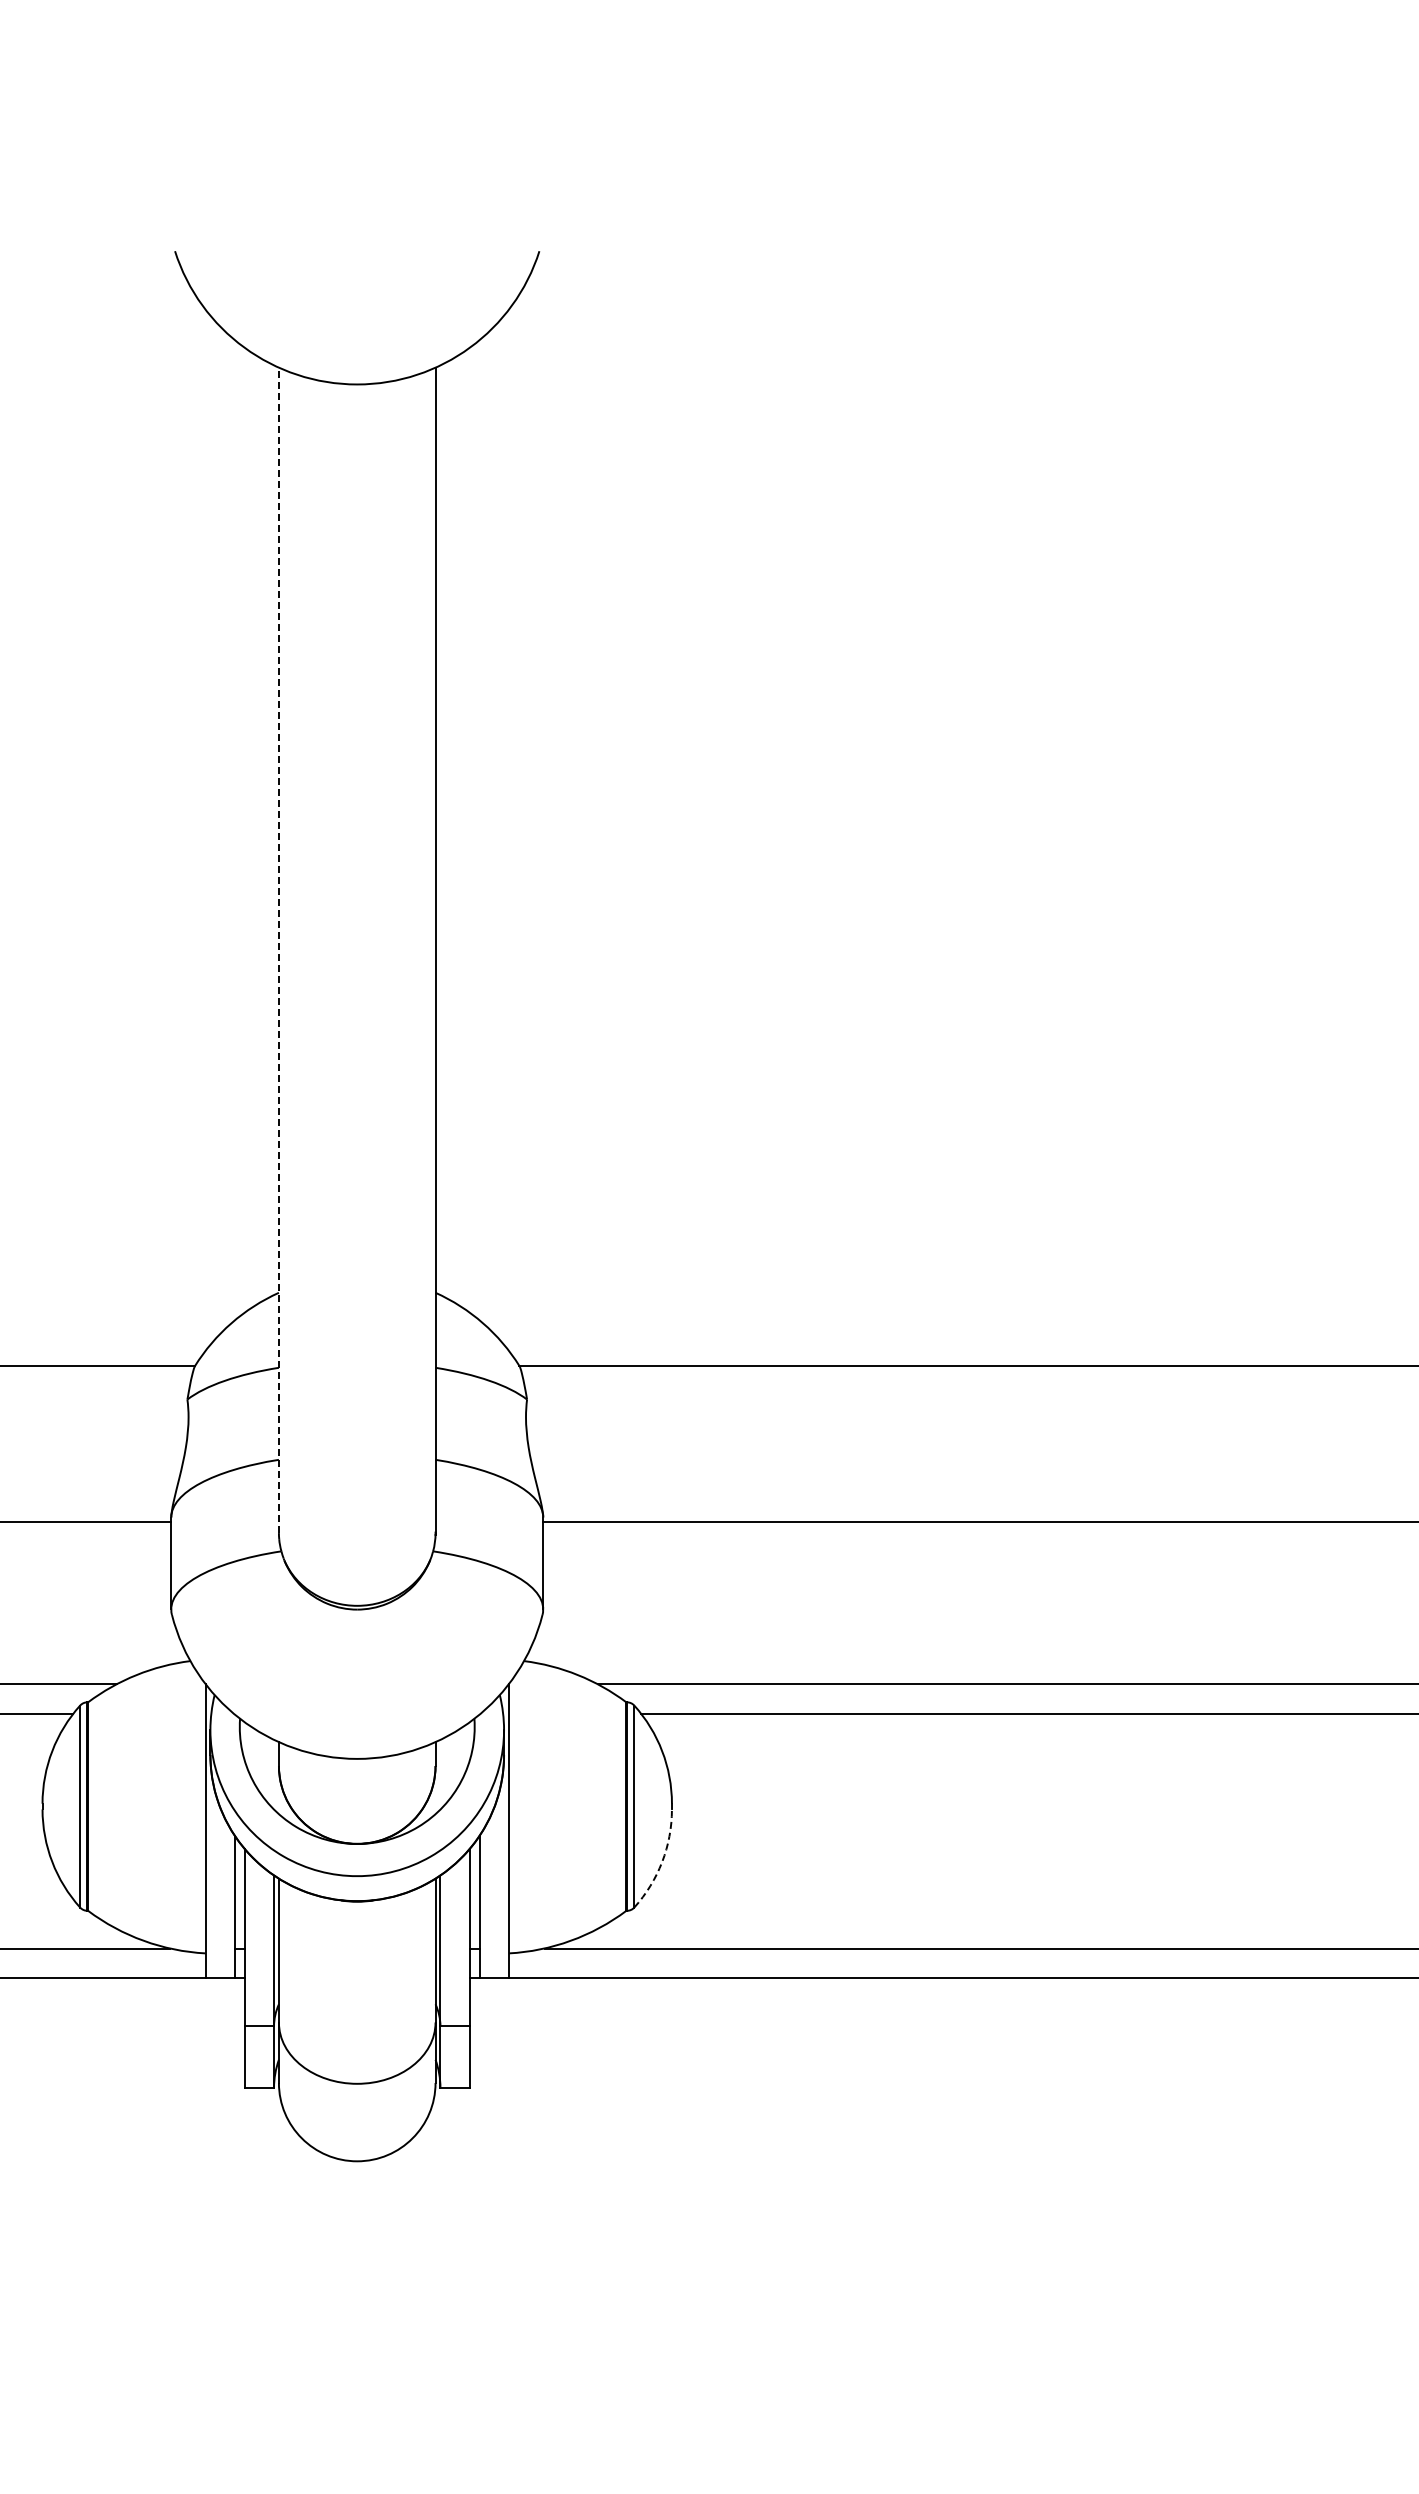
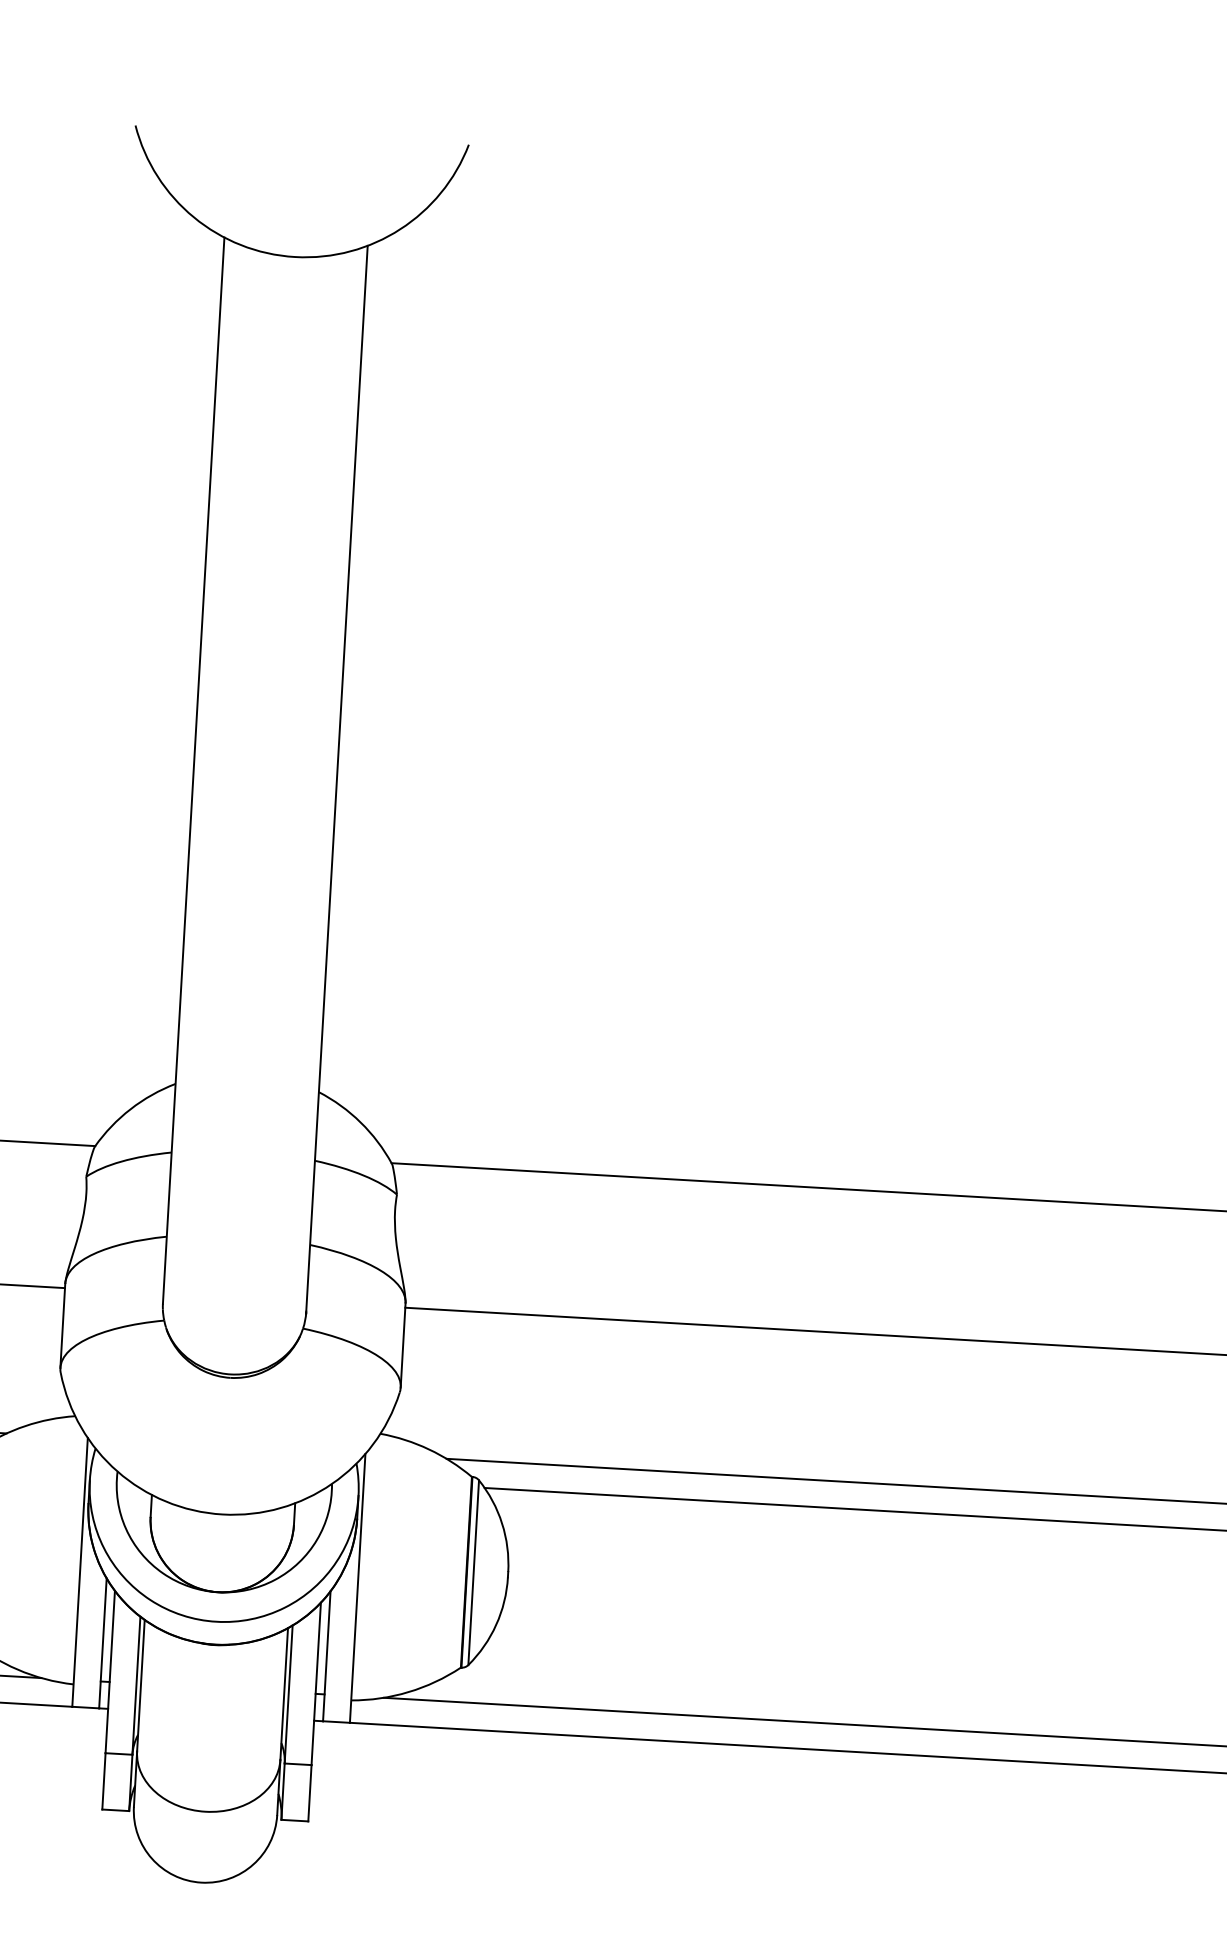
line: (278, 950) -> (193, 770), dashed -> solid
arc: (662, 1861) -> (496, 1624), dashed -> solid

